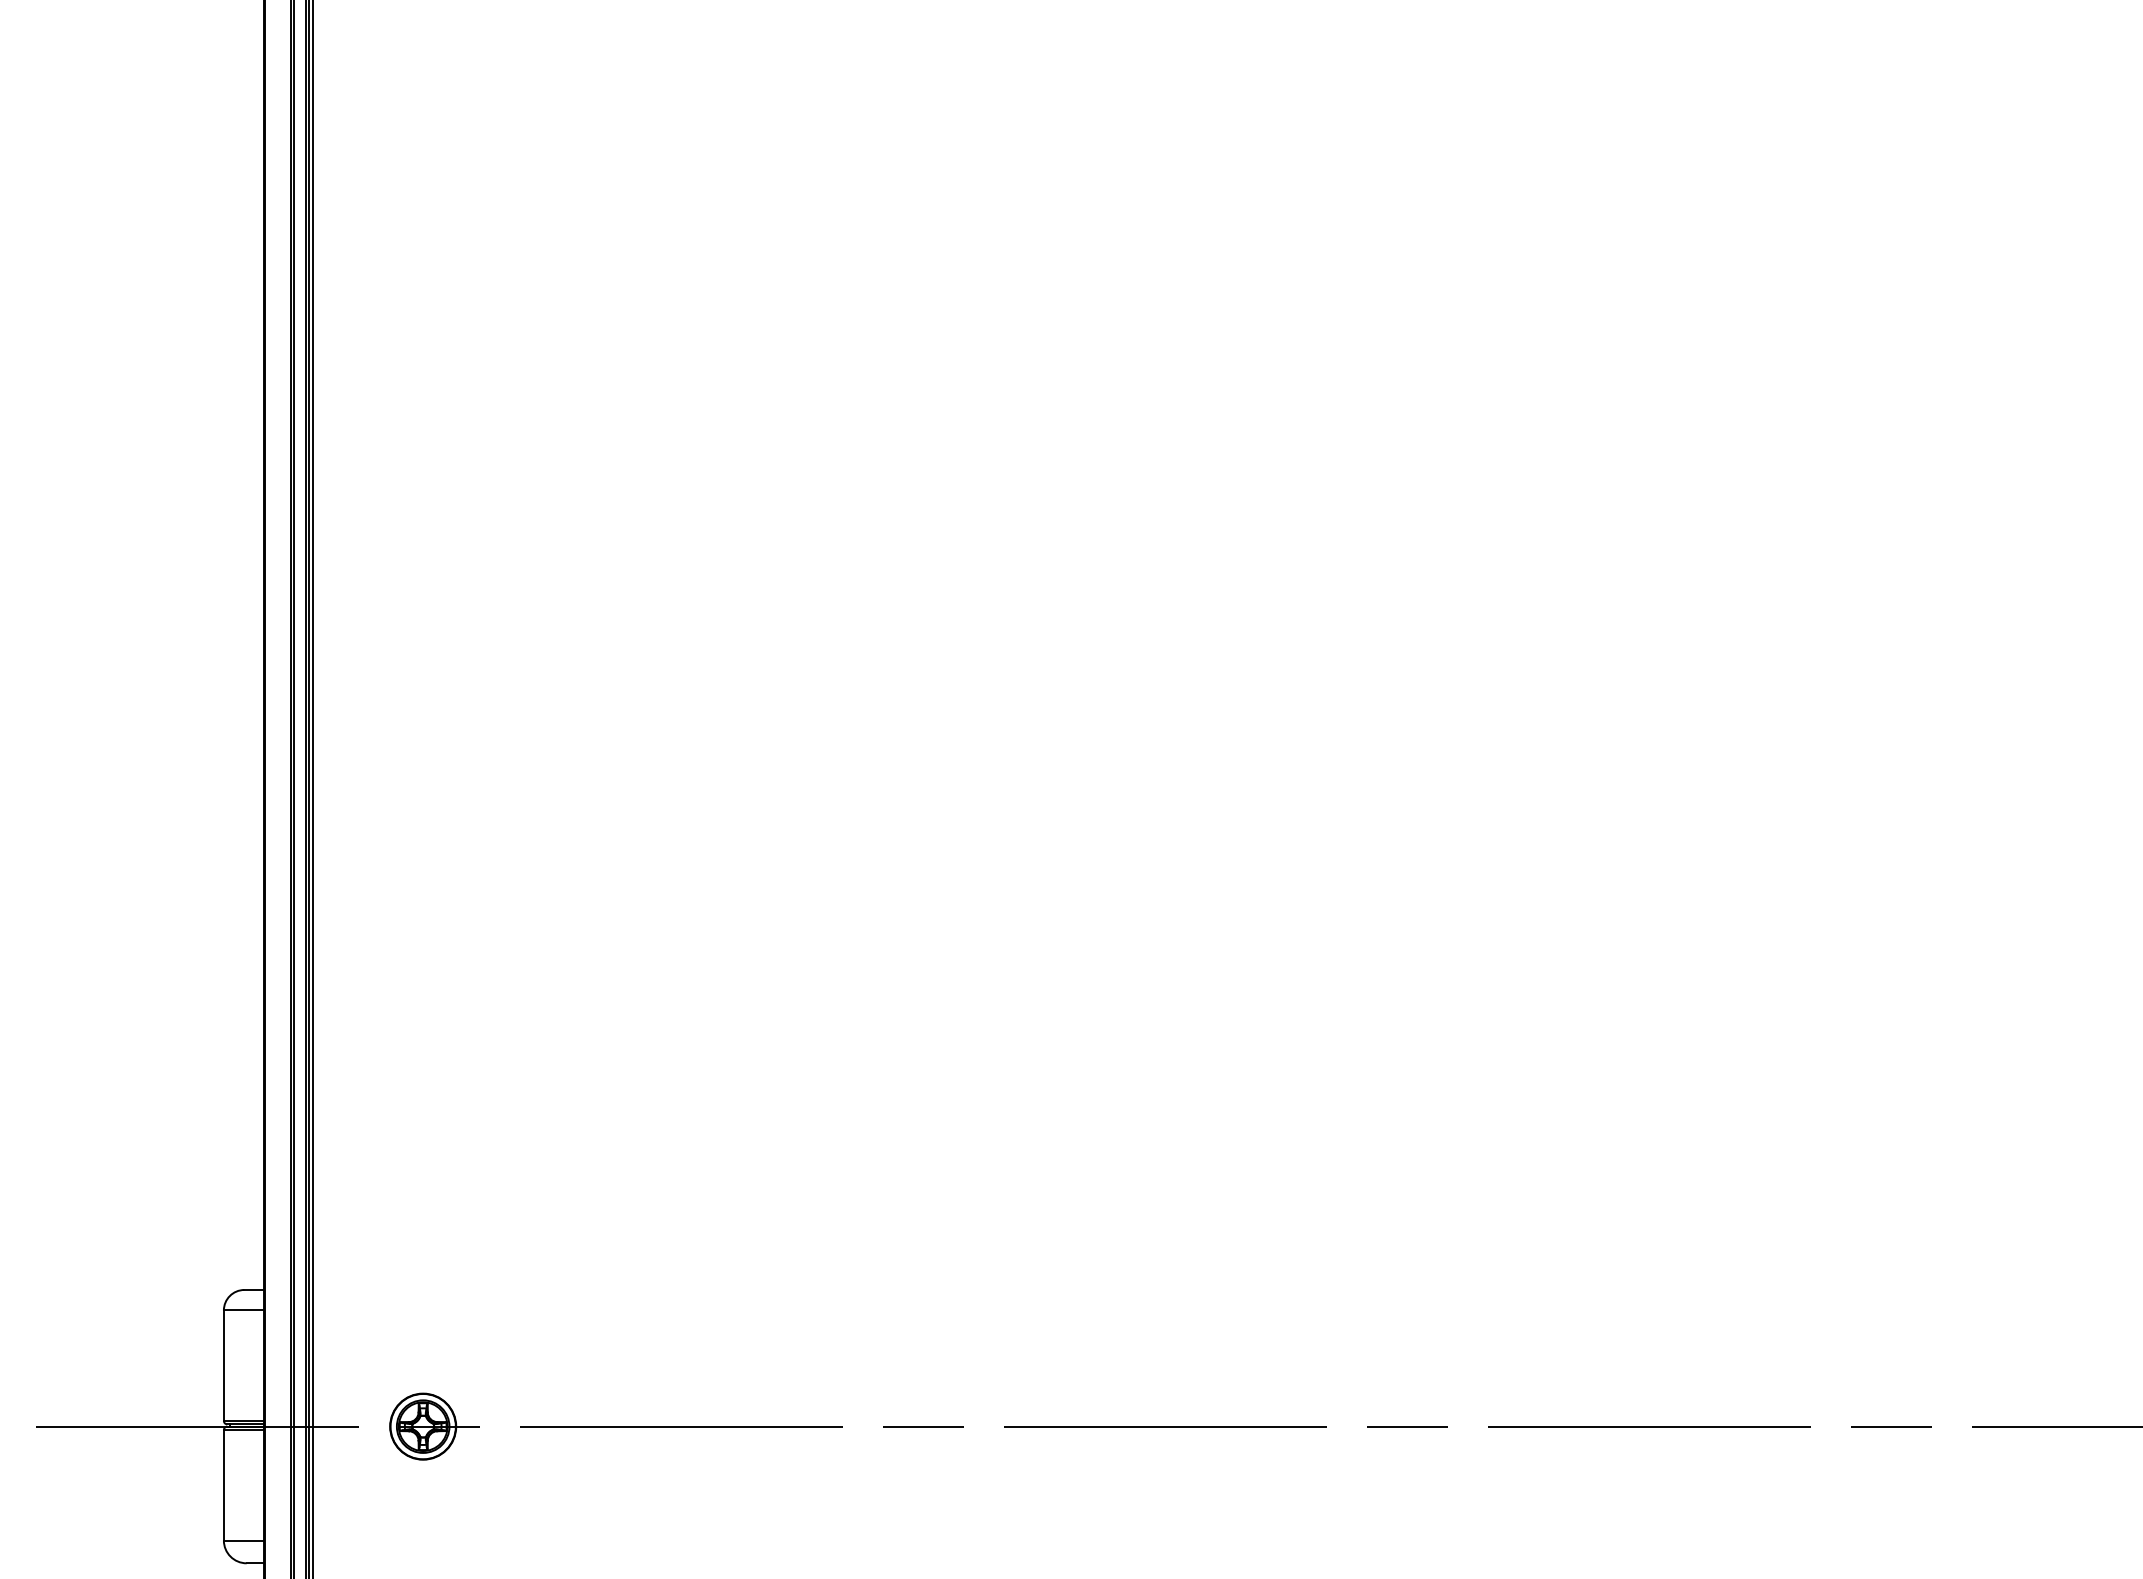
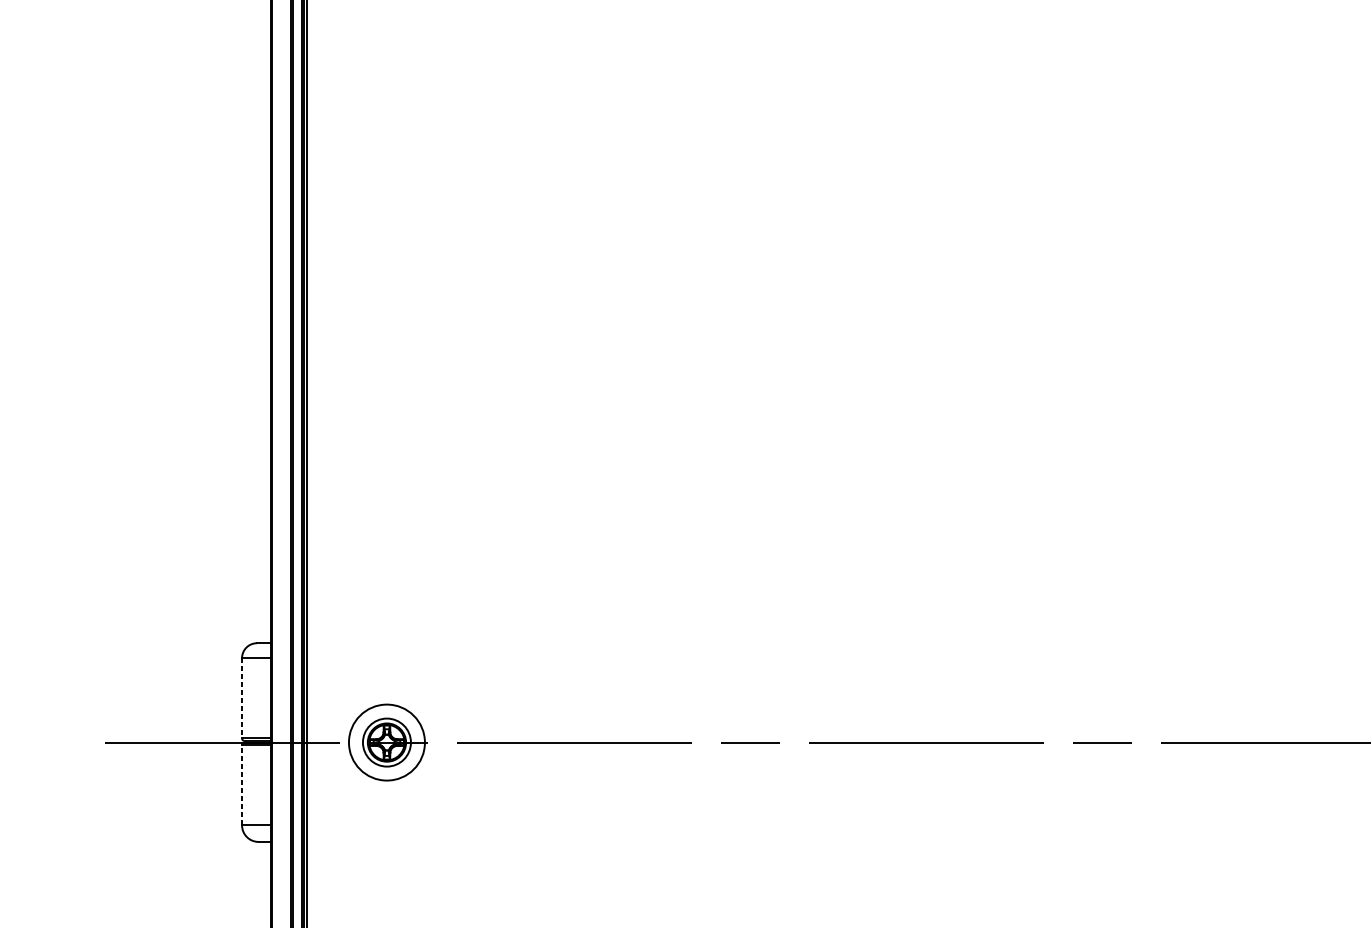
line: (223, 1366) -> (241, 698), solid -> dashed
circle: (422, 1426) -> (386, 742), size x1.6
line: (223, 1484) -> (241, 784), solid -> dashed

